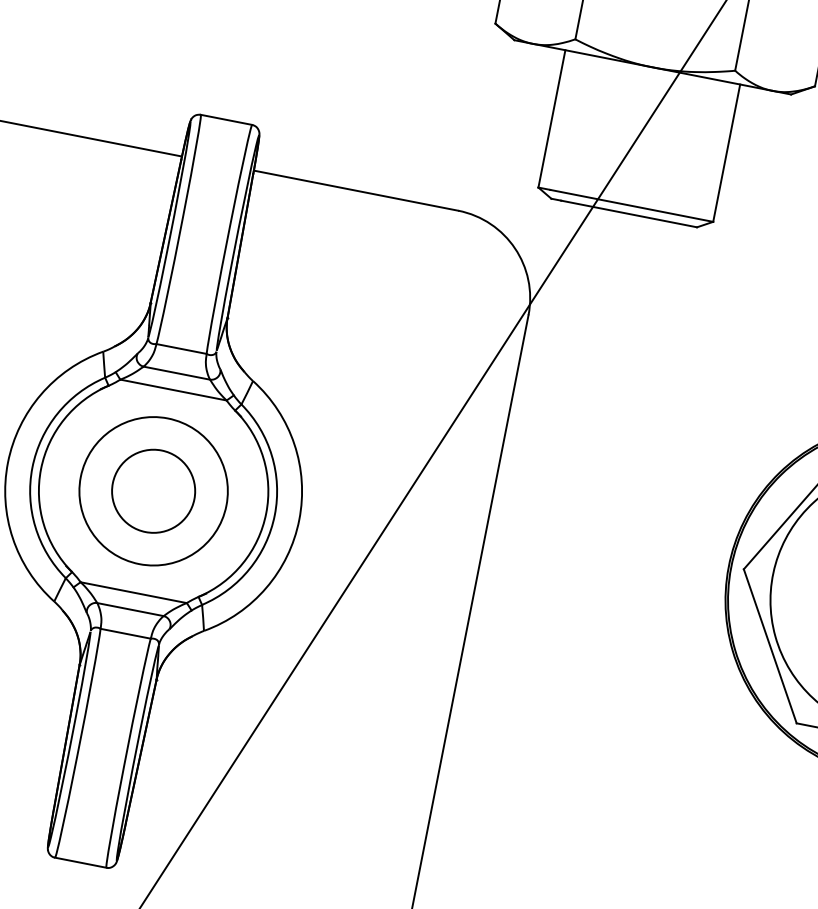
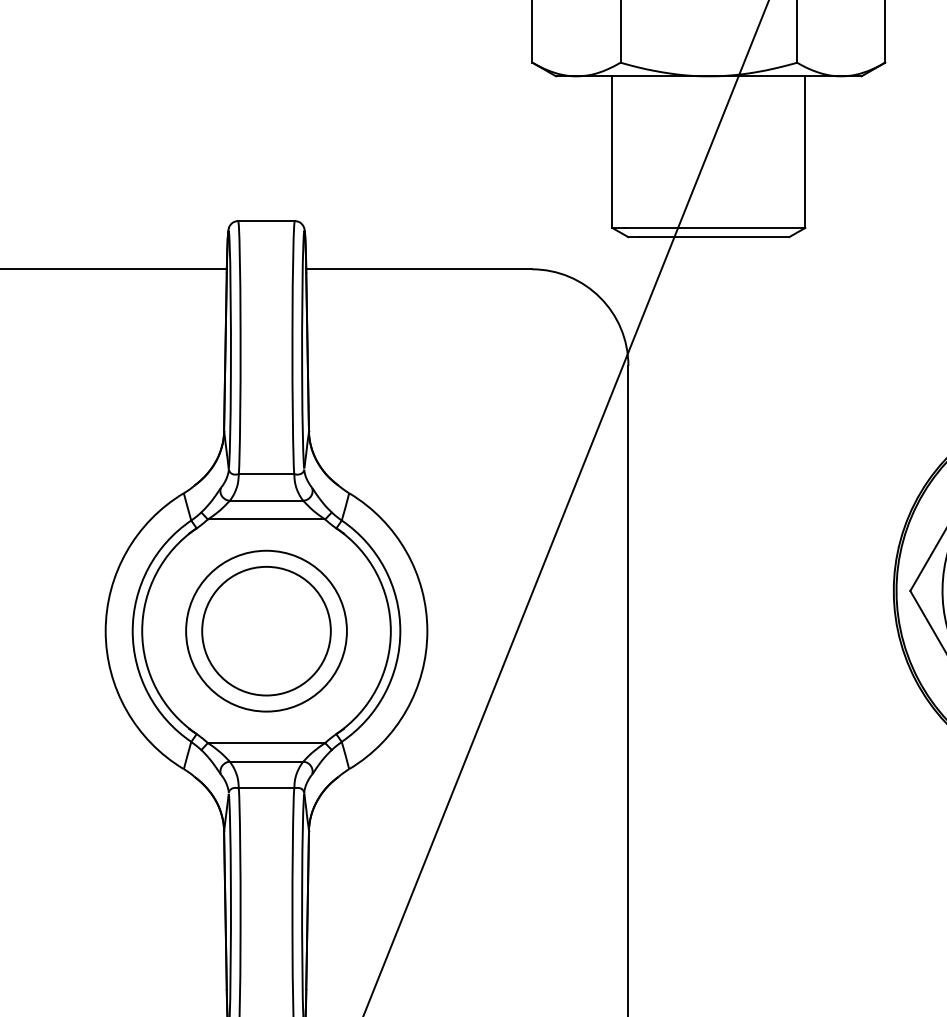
circle: (153, 490) -> (266, 630), size x1.43

